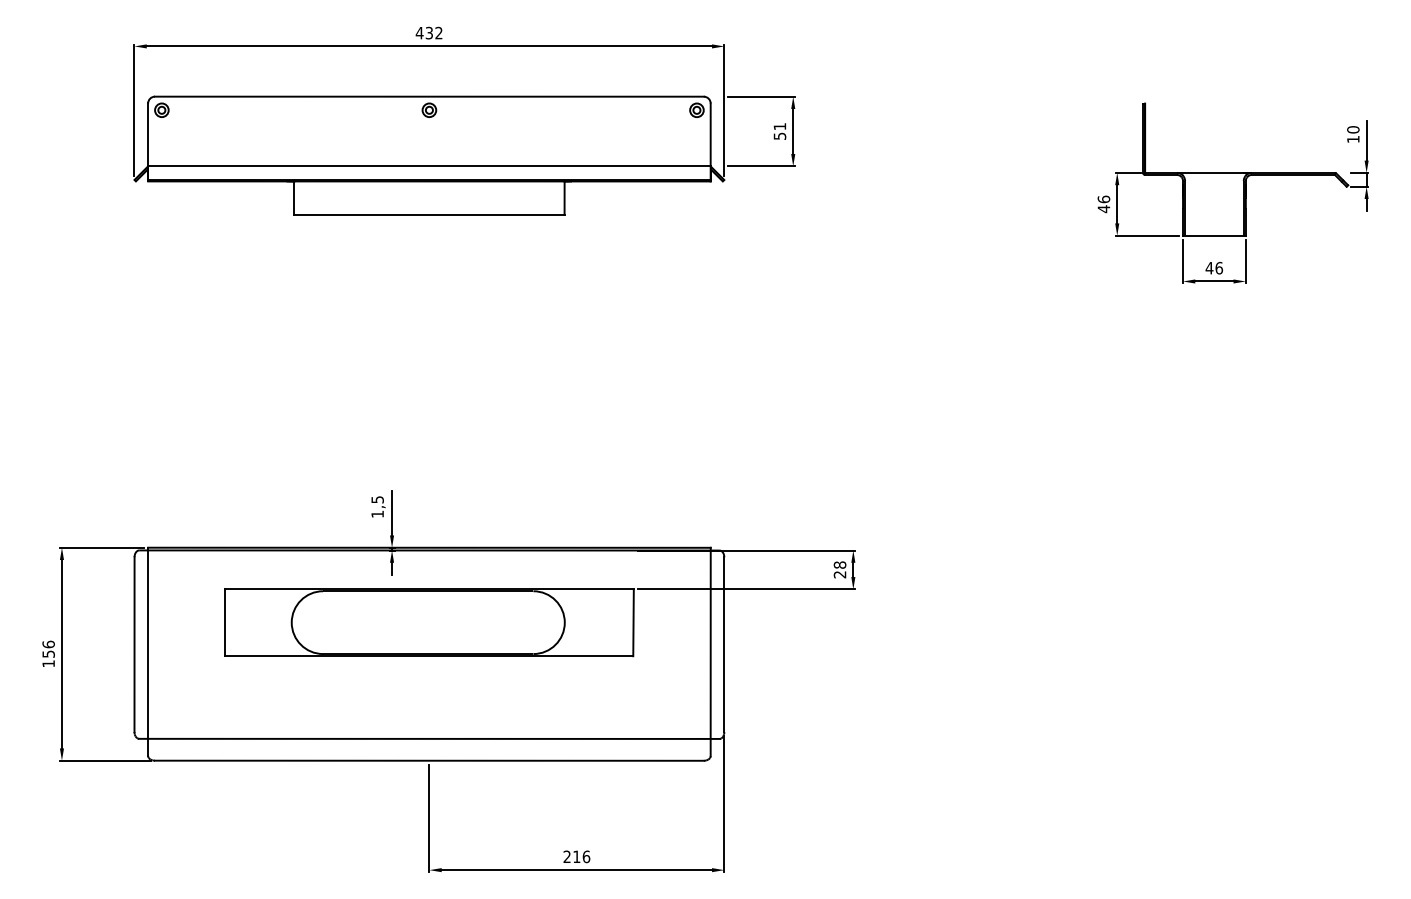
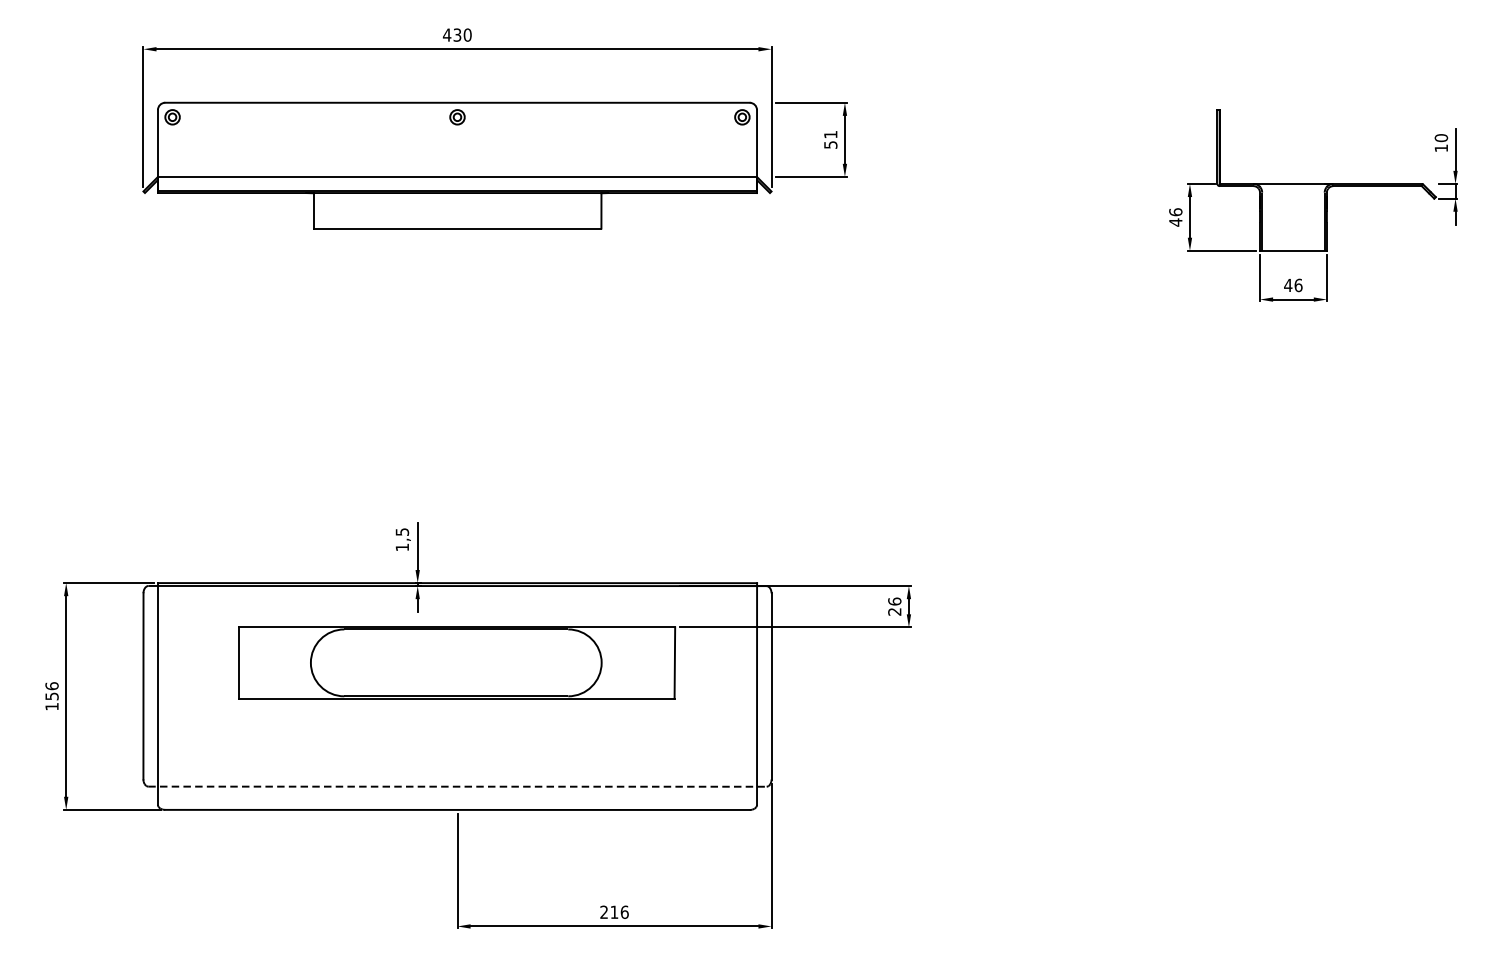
text: (438, 33) -> (467, 35), 432 -> 430
text: (839, 564) -> (894, 600), 28 -> 26
line: (429, 738) -> (457, 786), solid -> dashed

